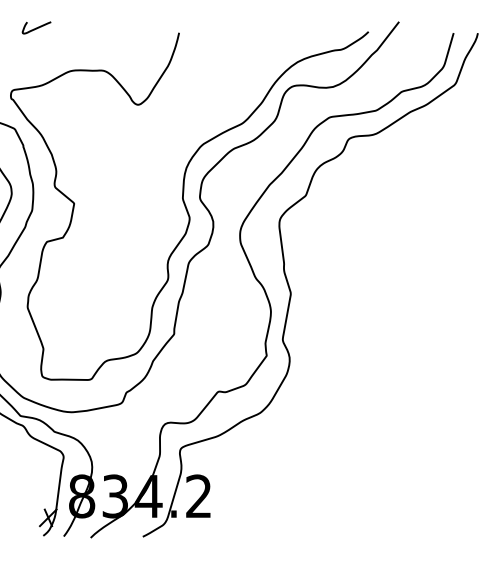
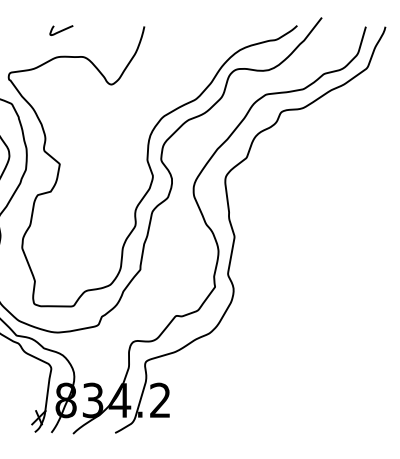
curve: (36, 27) -> (61, 30), moved

